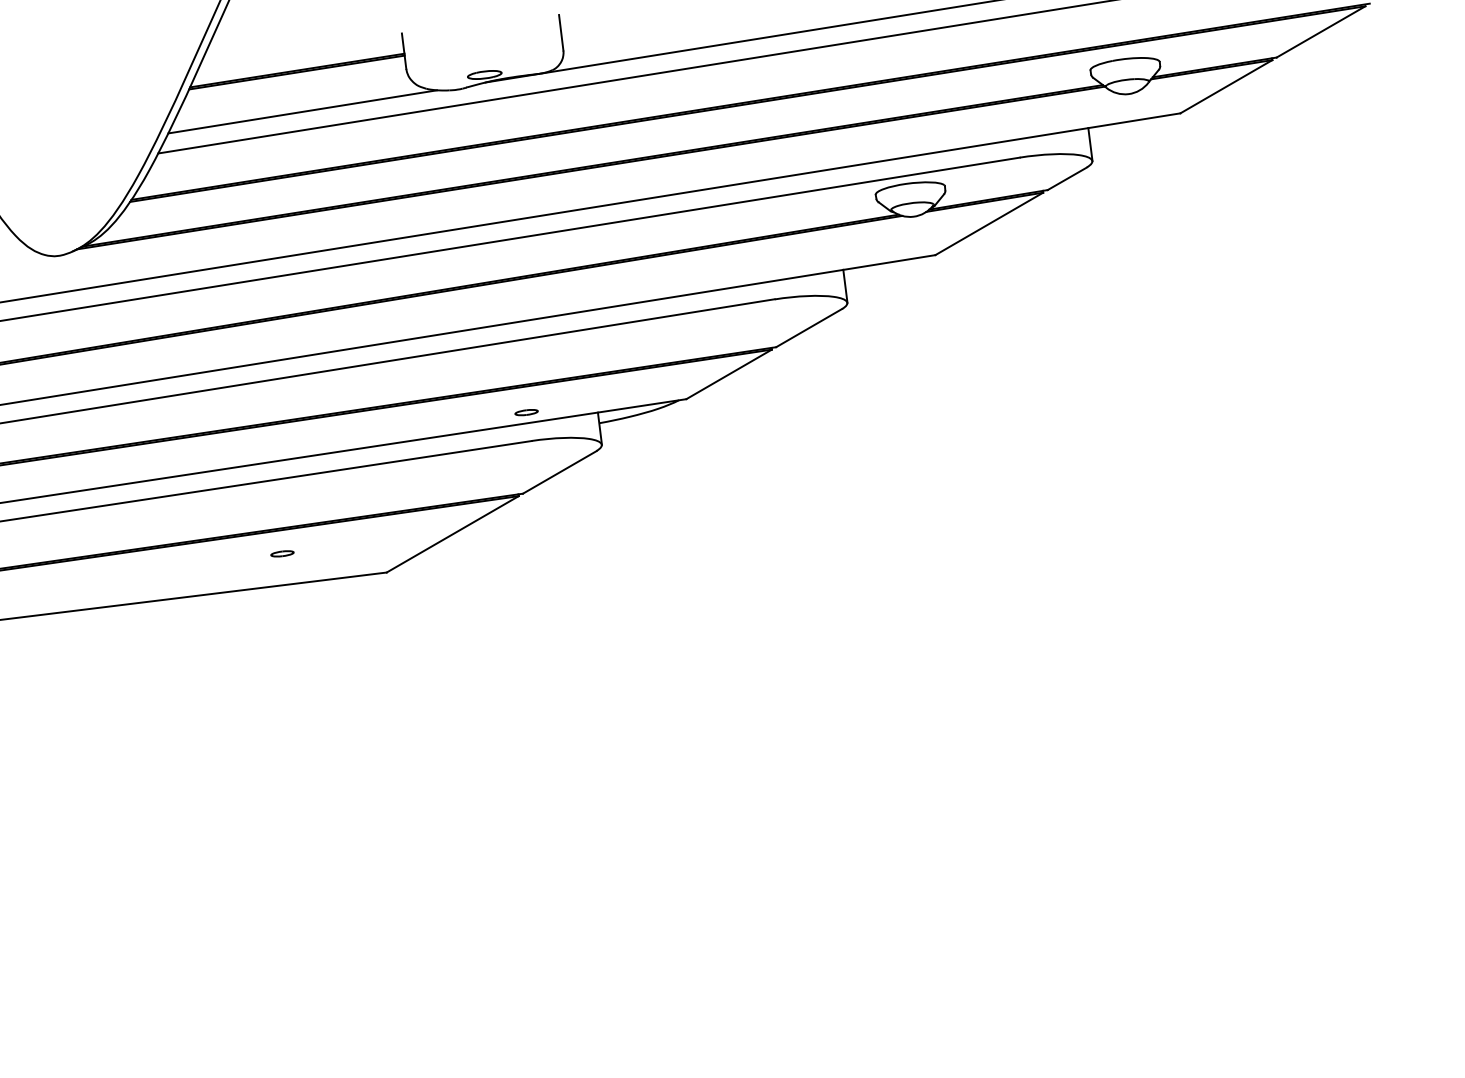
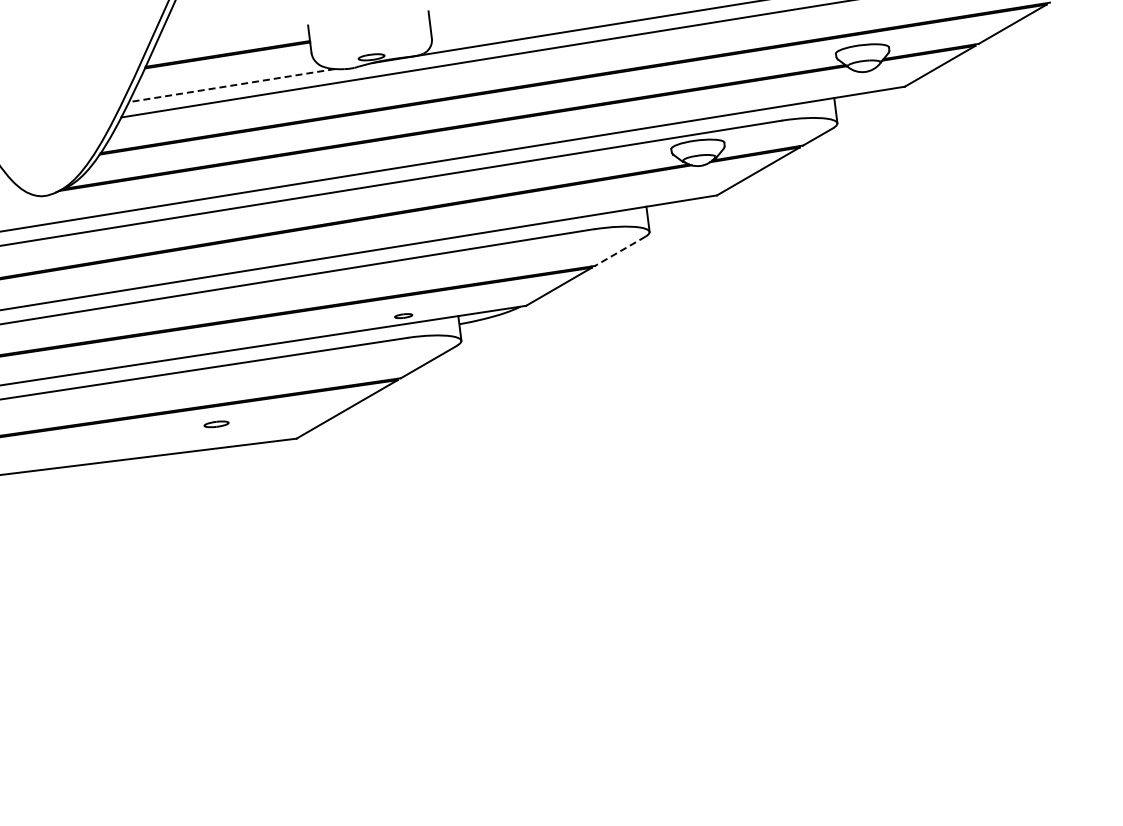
line: (301, 111) -> (231, 85), solid -> dashed
line: (808, 328) -> (619, 251), solid -> dashed
part: (282, 554) -> (216, 424), size x1.4

